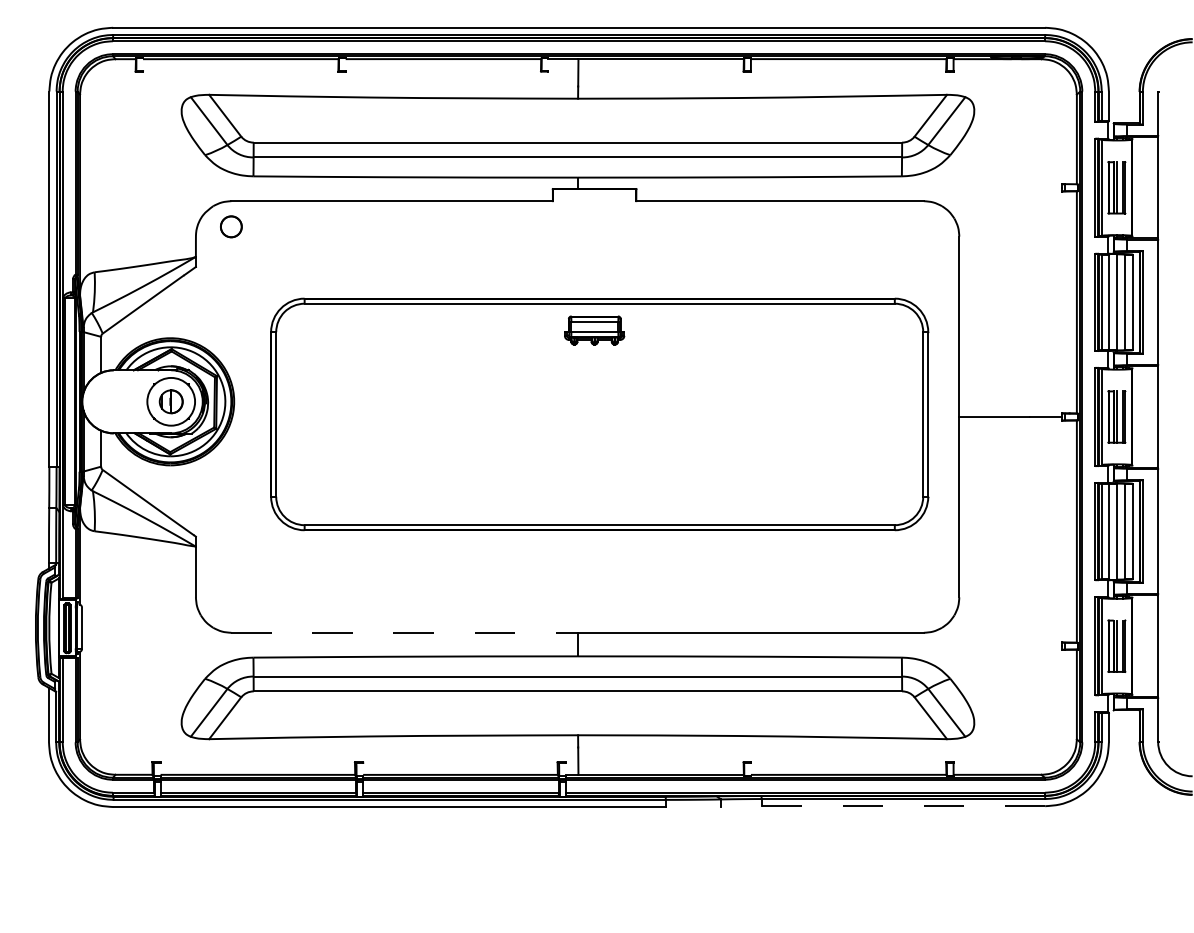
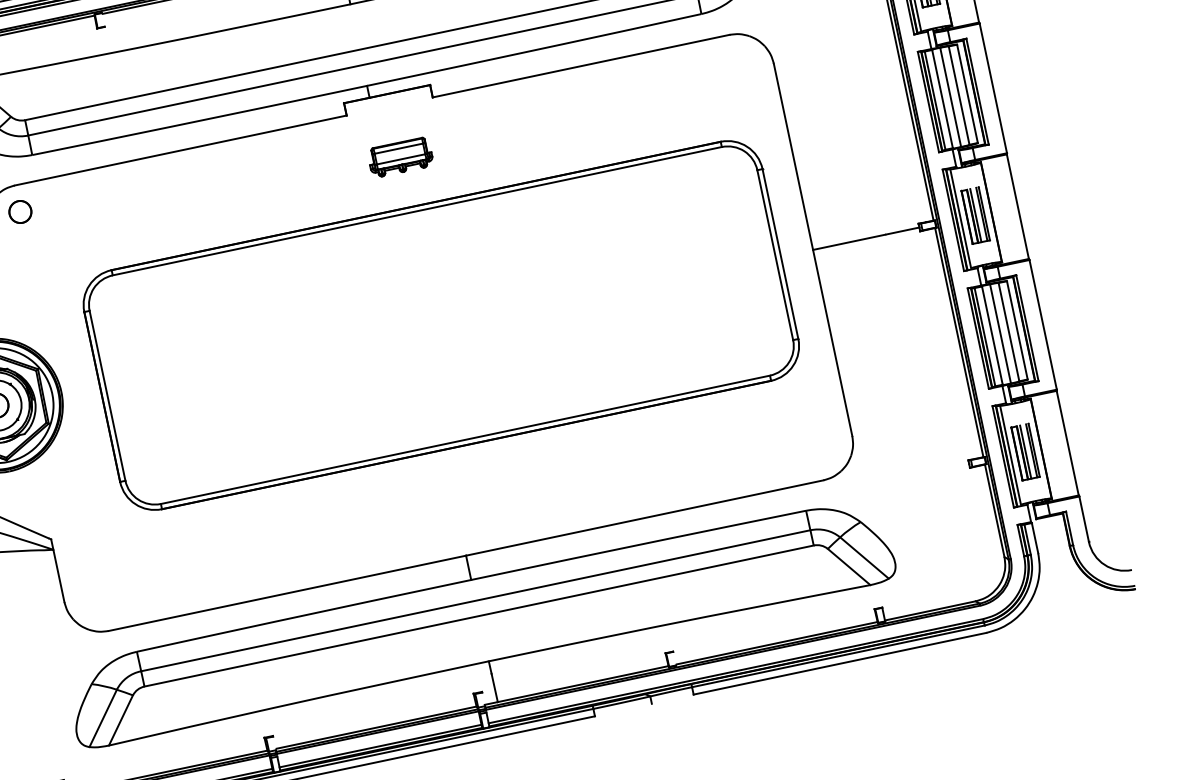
part: (594, 330) -> (400, 157), moved
line: (405, 632) -> (288, 592), dashed -> solid
line: (903, 806) -> (840, 664), dashed -> solid

